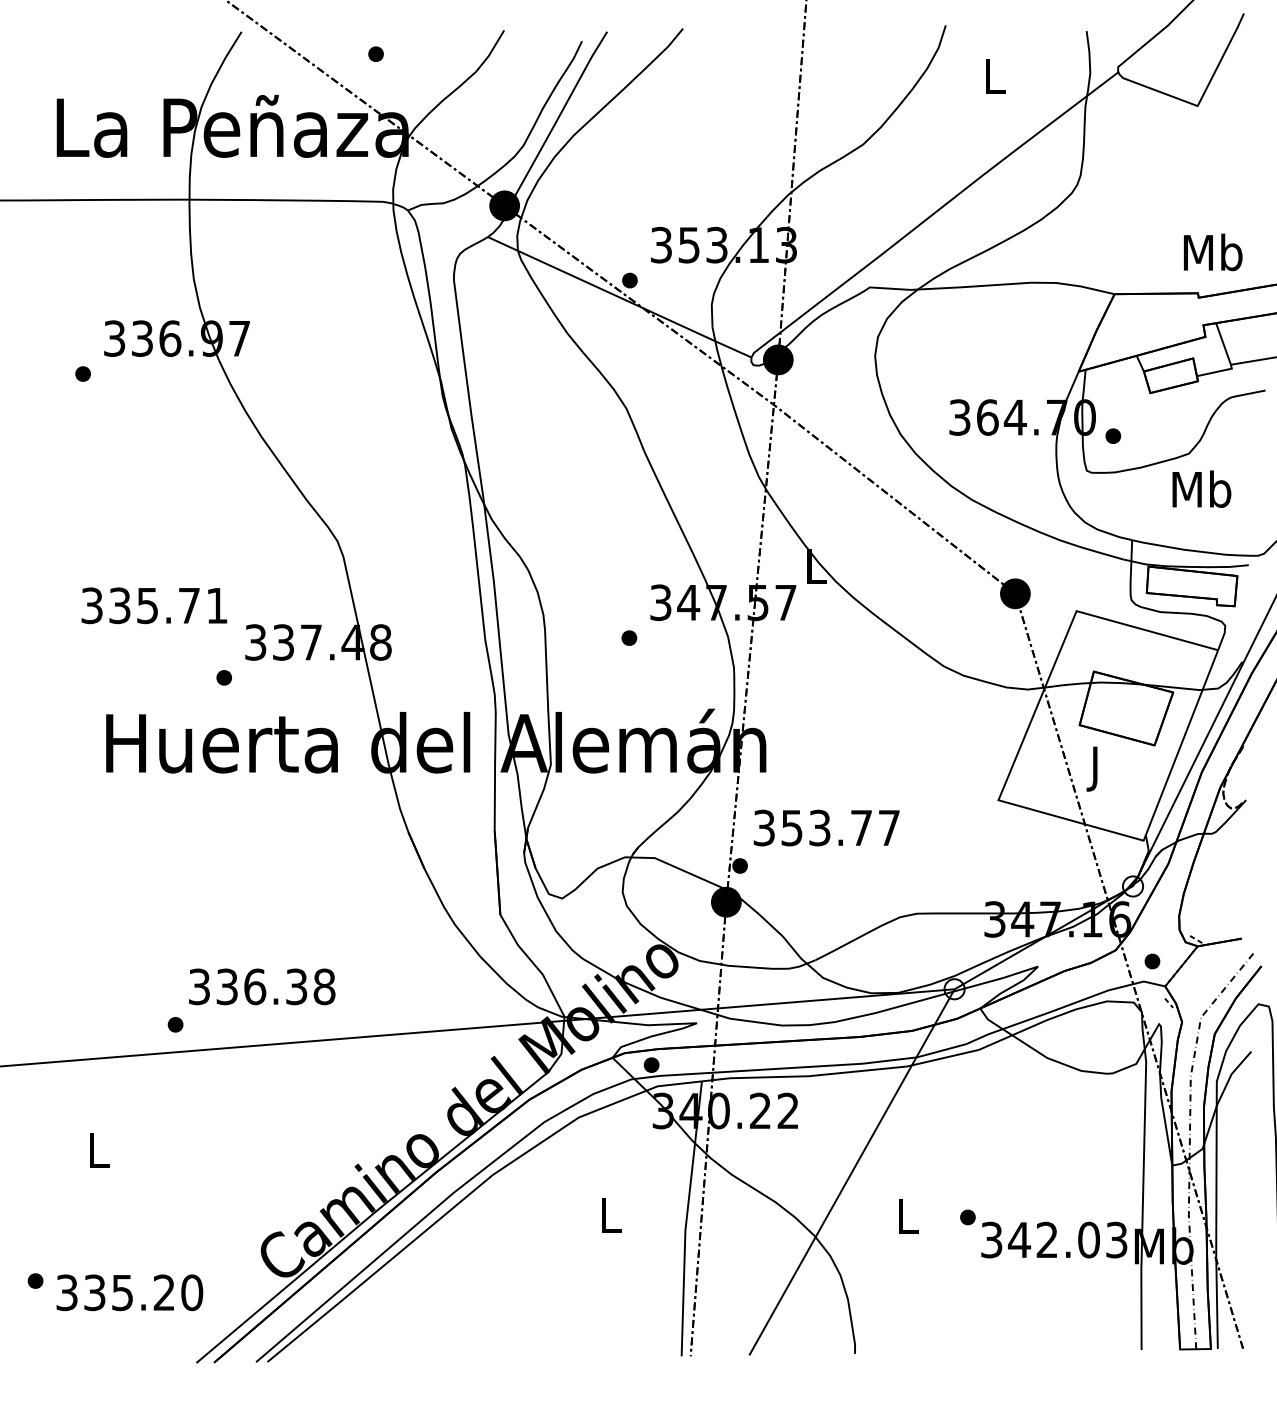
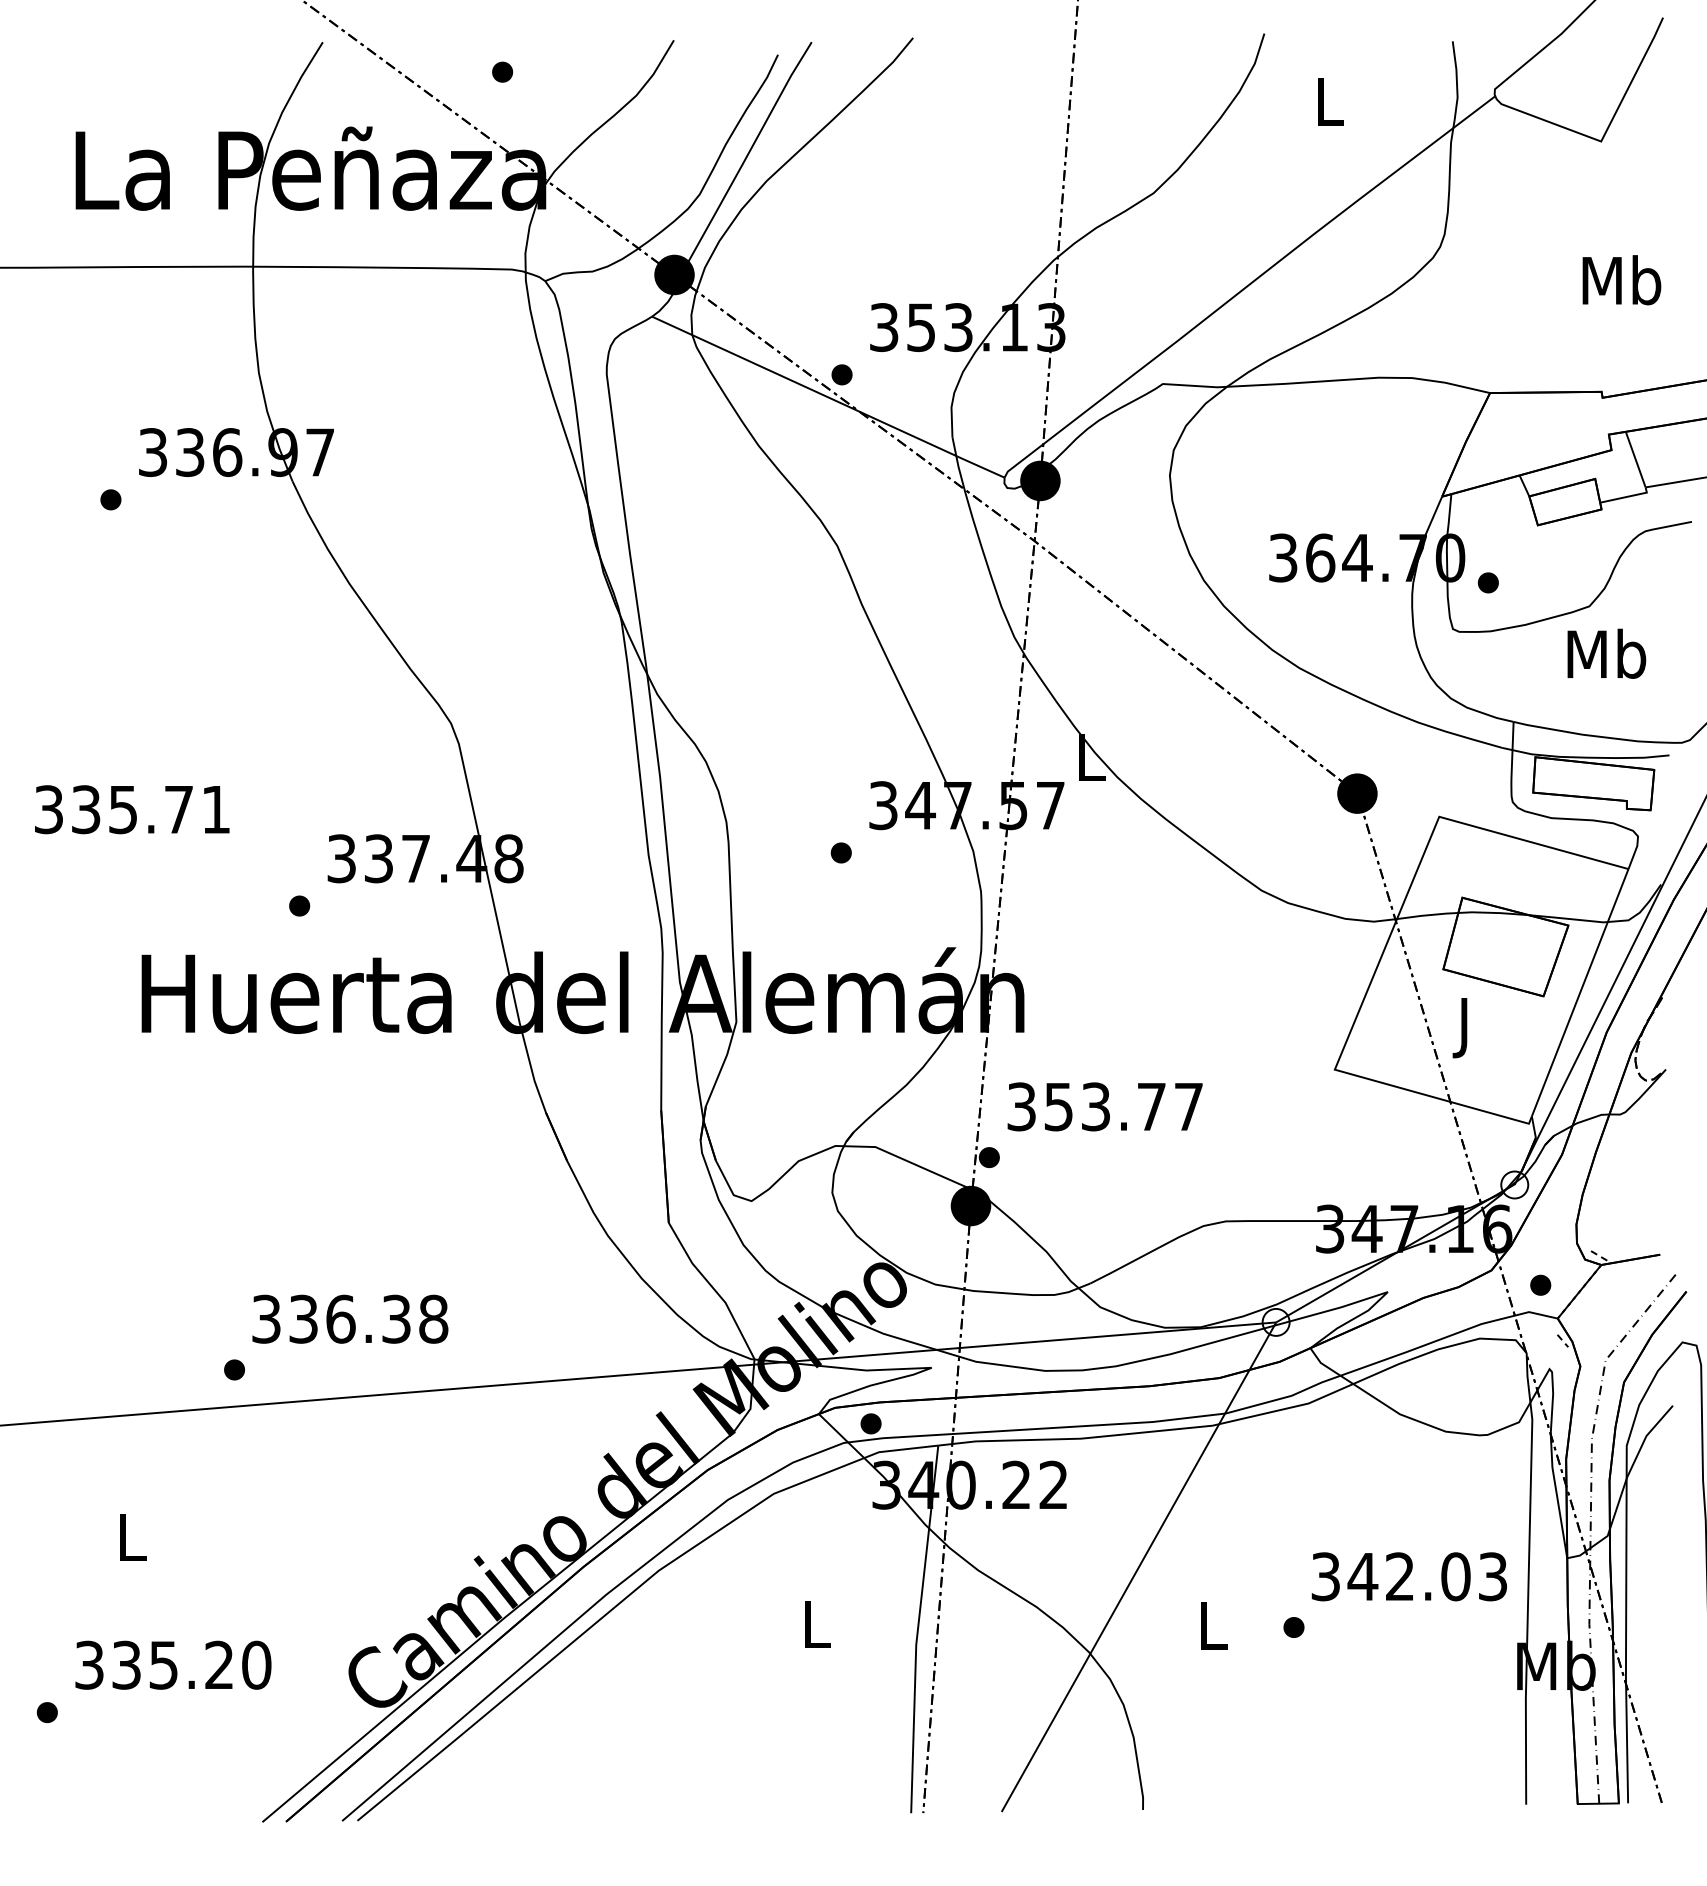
text: (1212, 252) -> (1621, 280), moved
text: (154, 605) -> (132, 809), moved
text: (1053, 1239) -> (1408, 1576), moved
text: (129, 1292) -> (173, 1664), moved

